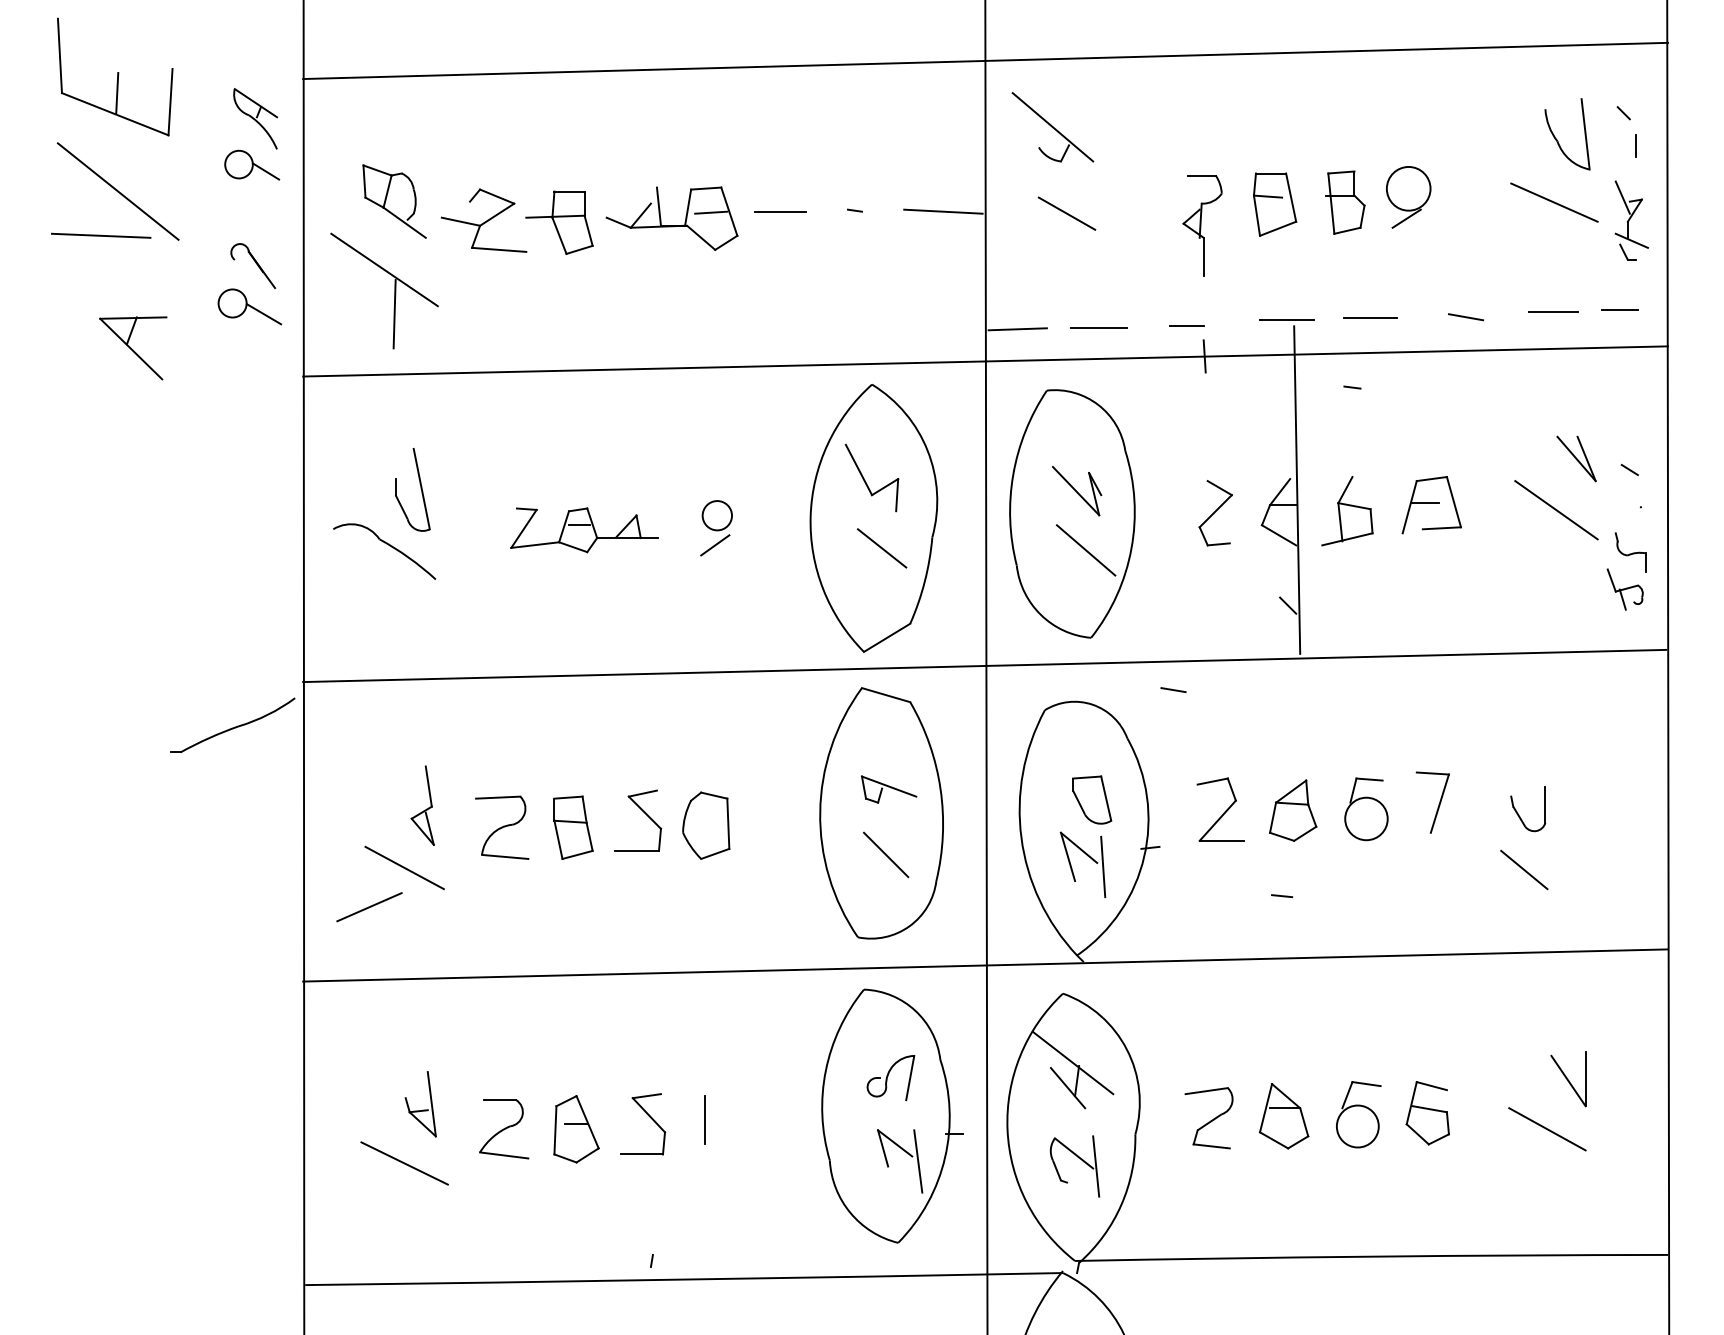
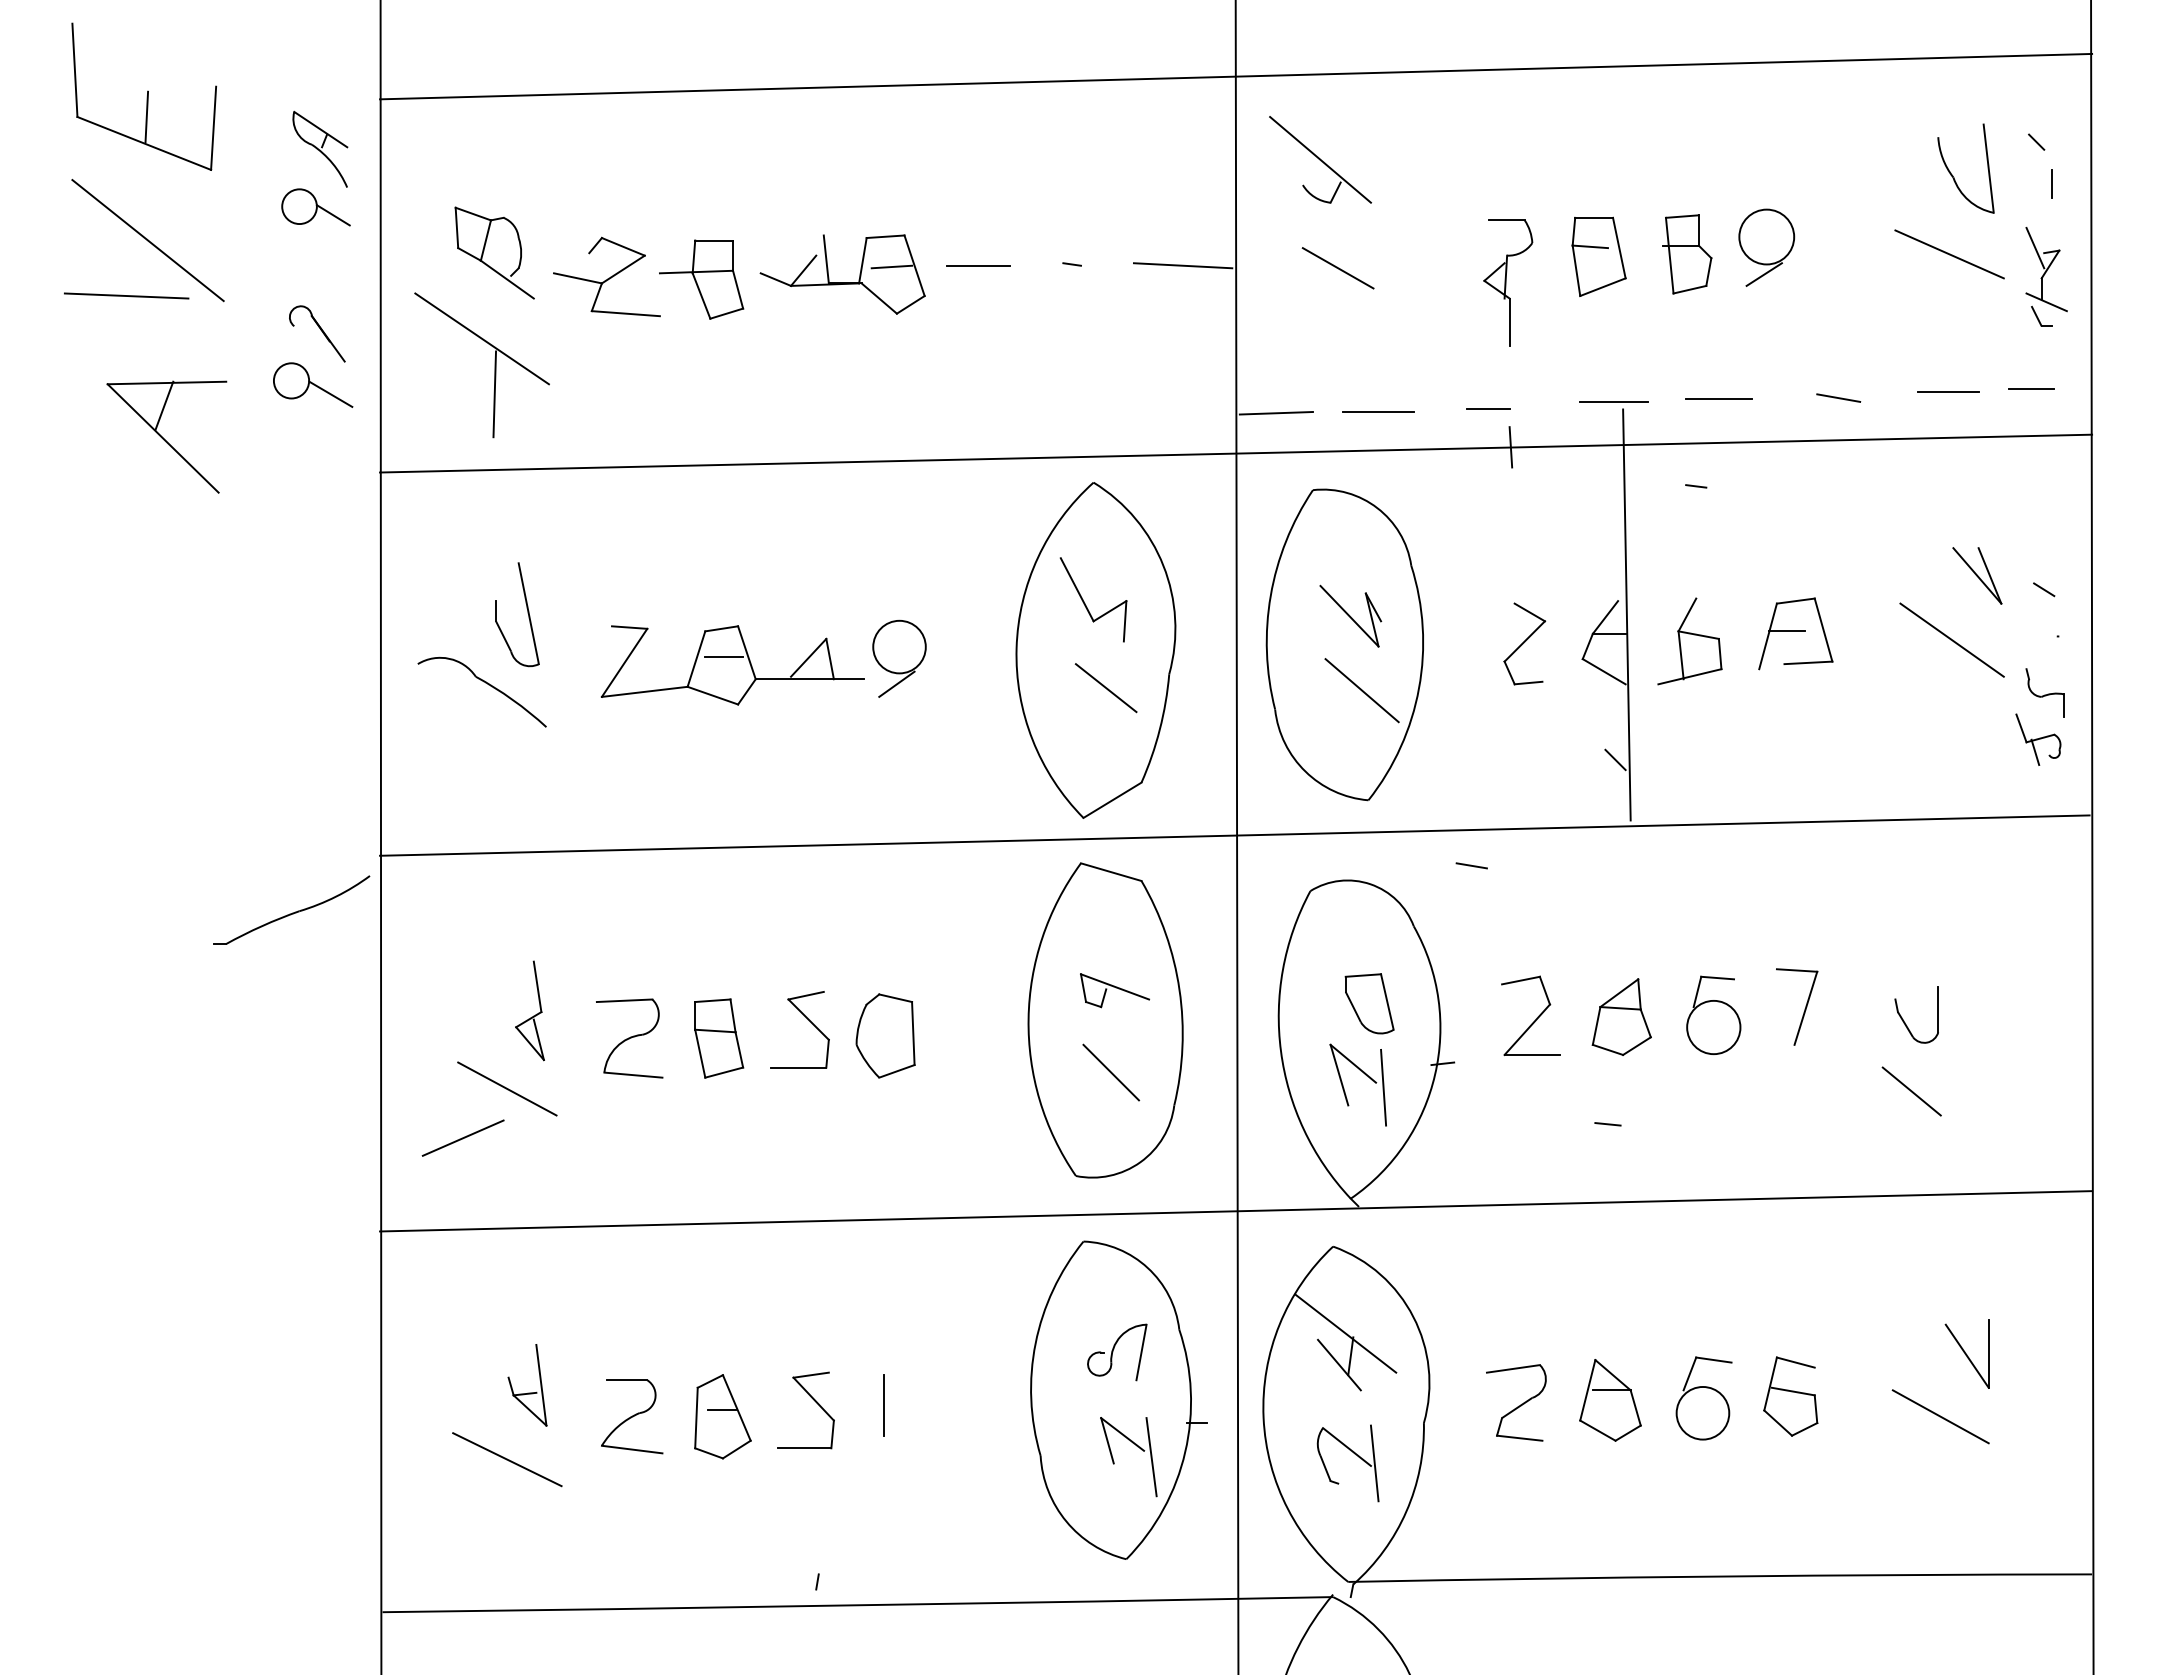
part: (132, 347) -> (166, 436), size x1.43
circle: (717, 515) -> (899, 646), size x1.43
part: (584, 530) -> (732, 665), size x1.43

